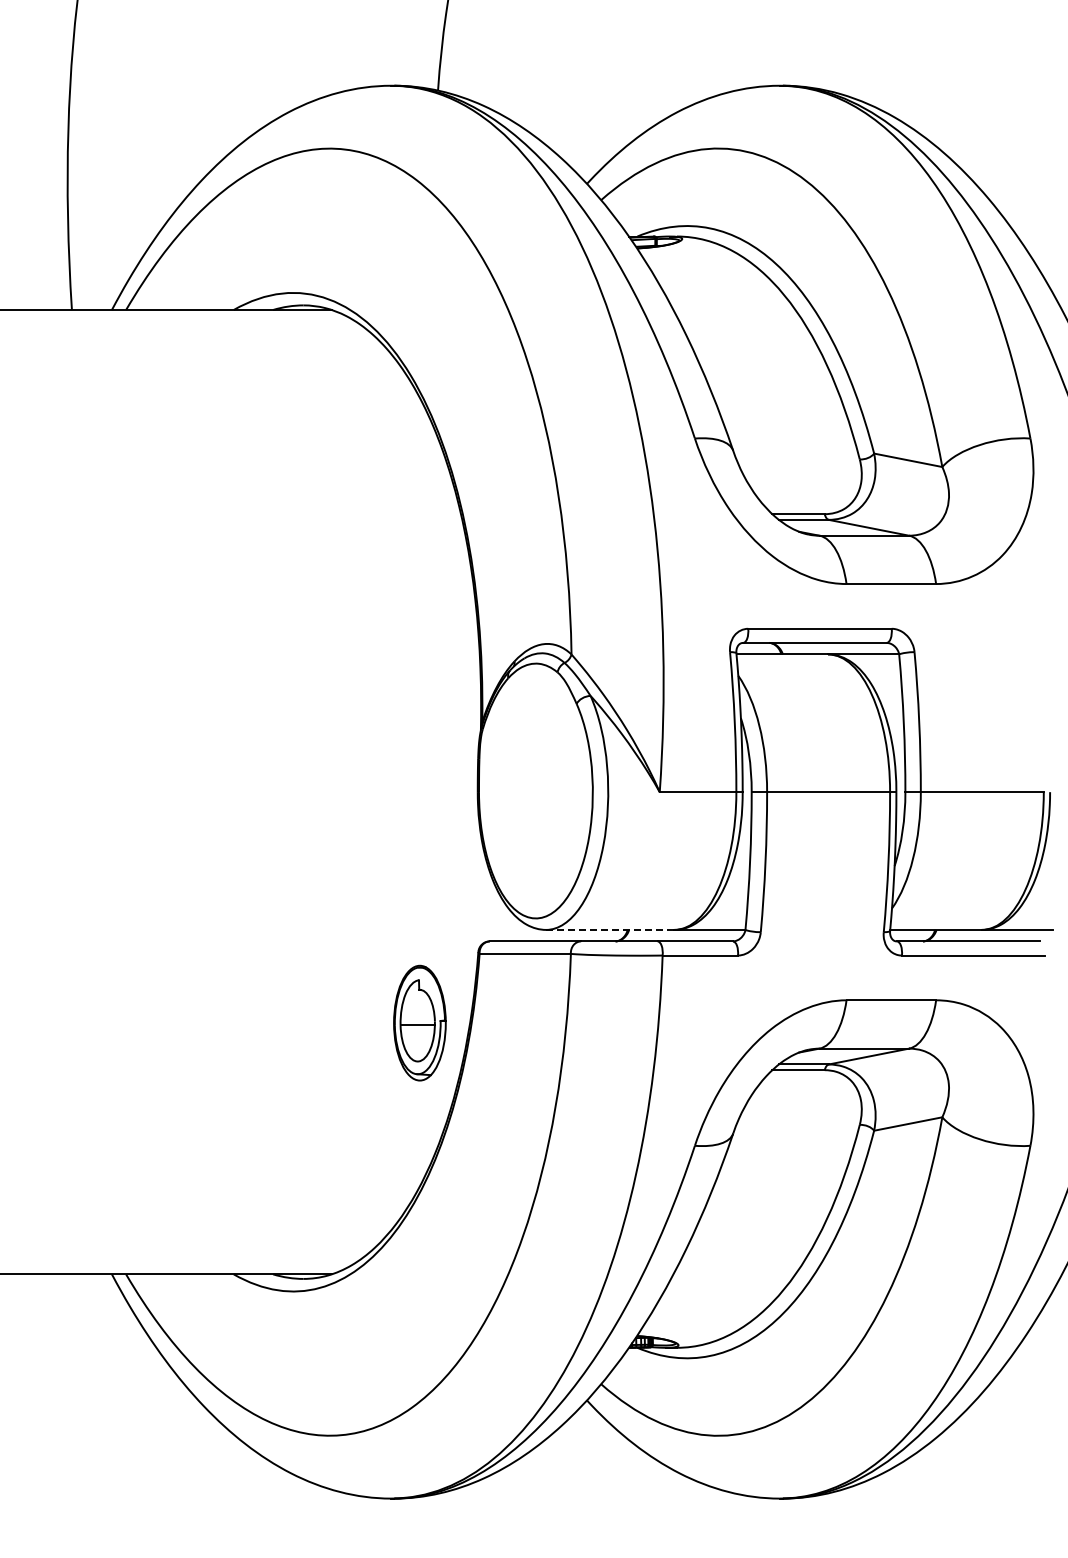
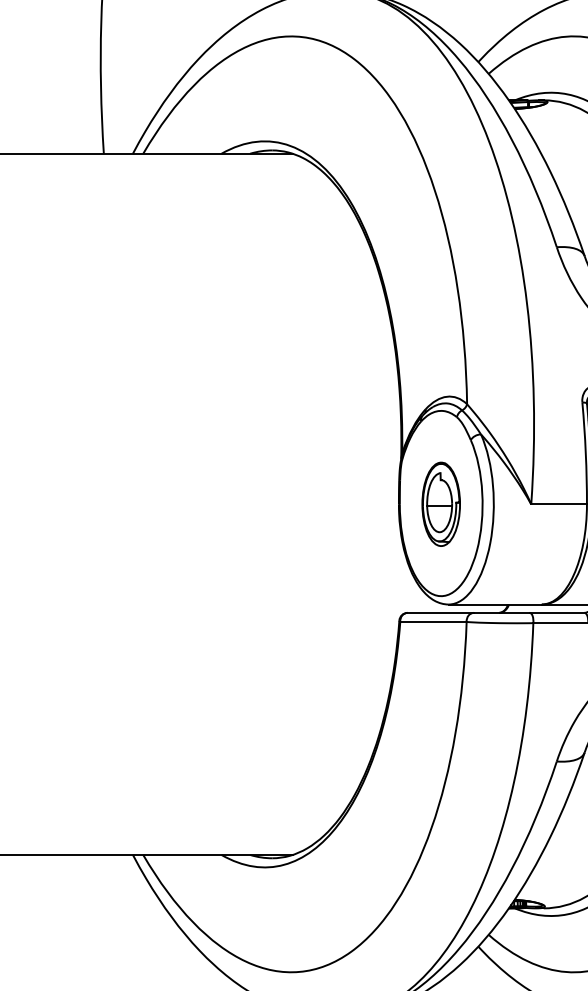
line: (609, 929) -> (494, 604), dashed -> solid
part: (419, 1022) -> (440, 503), moved

